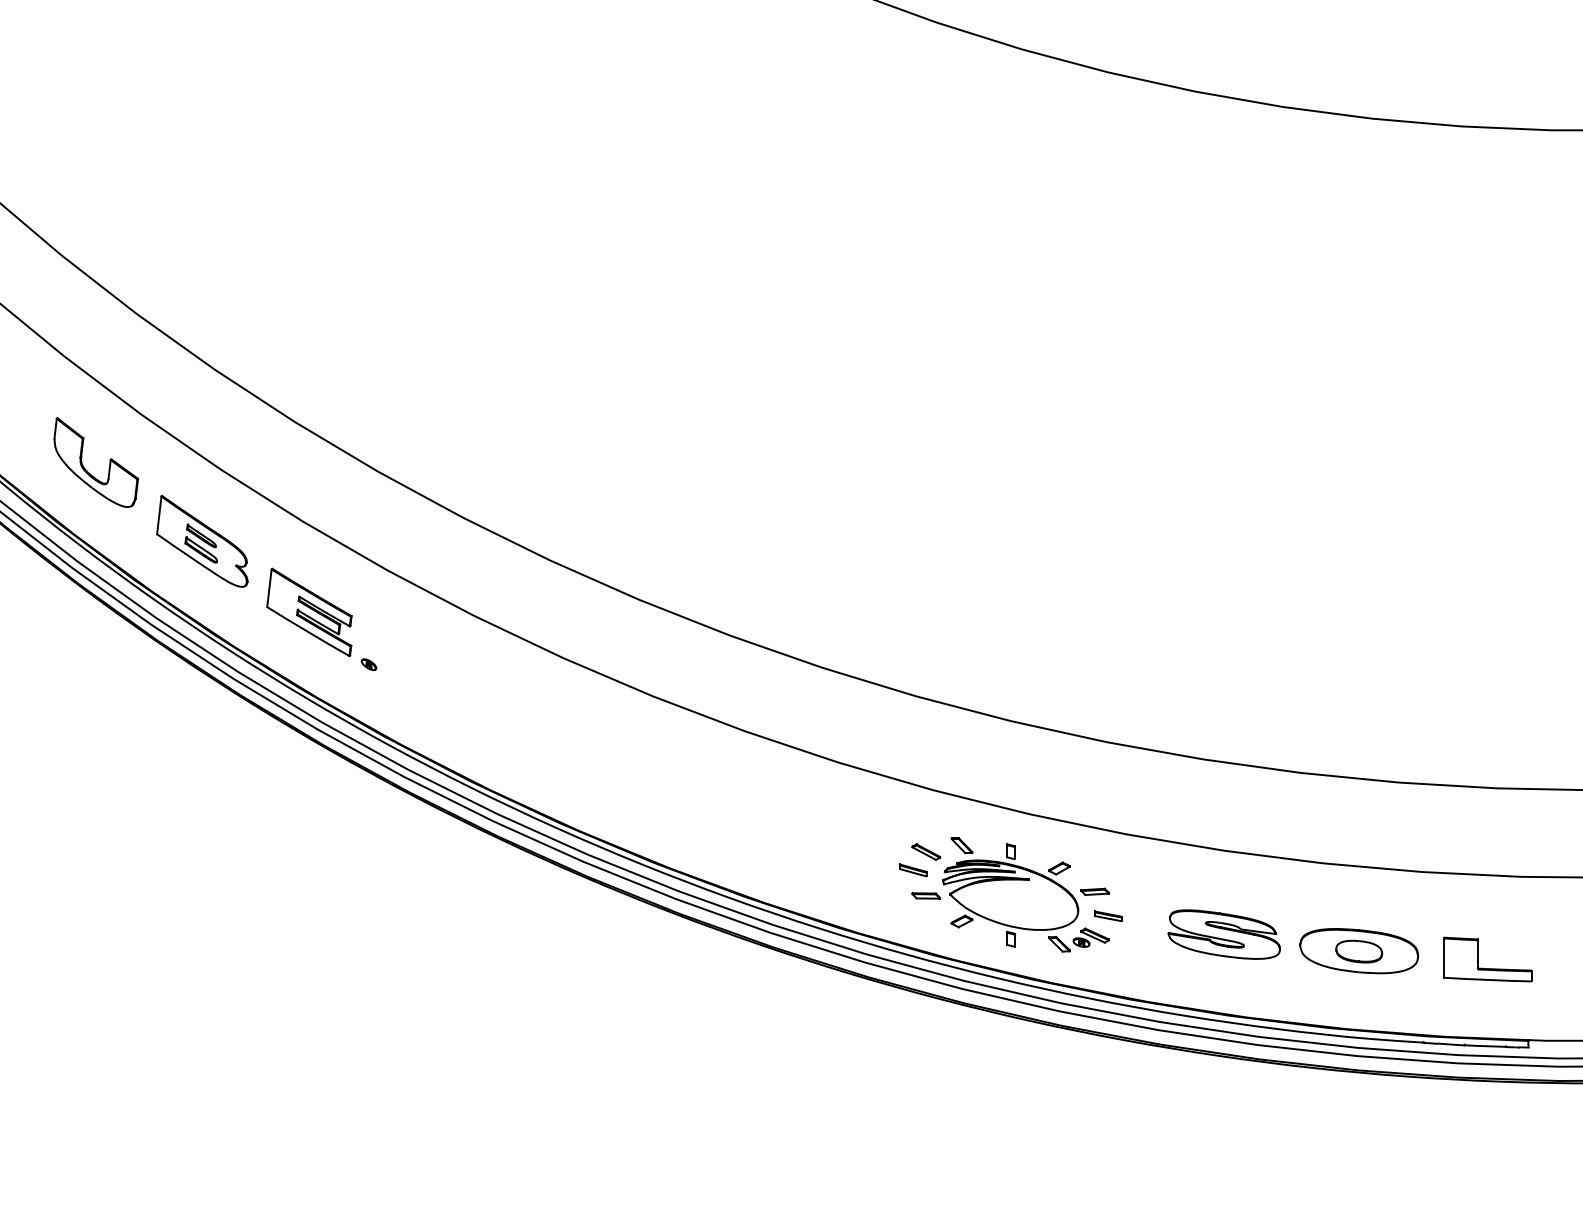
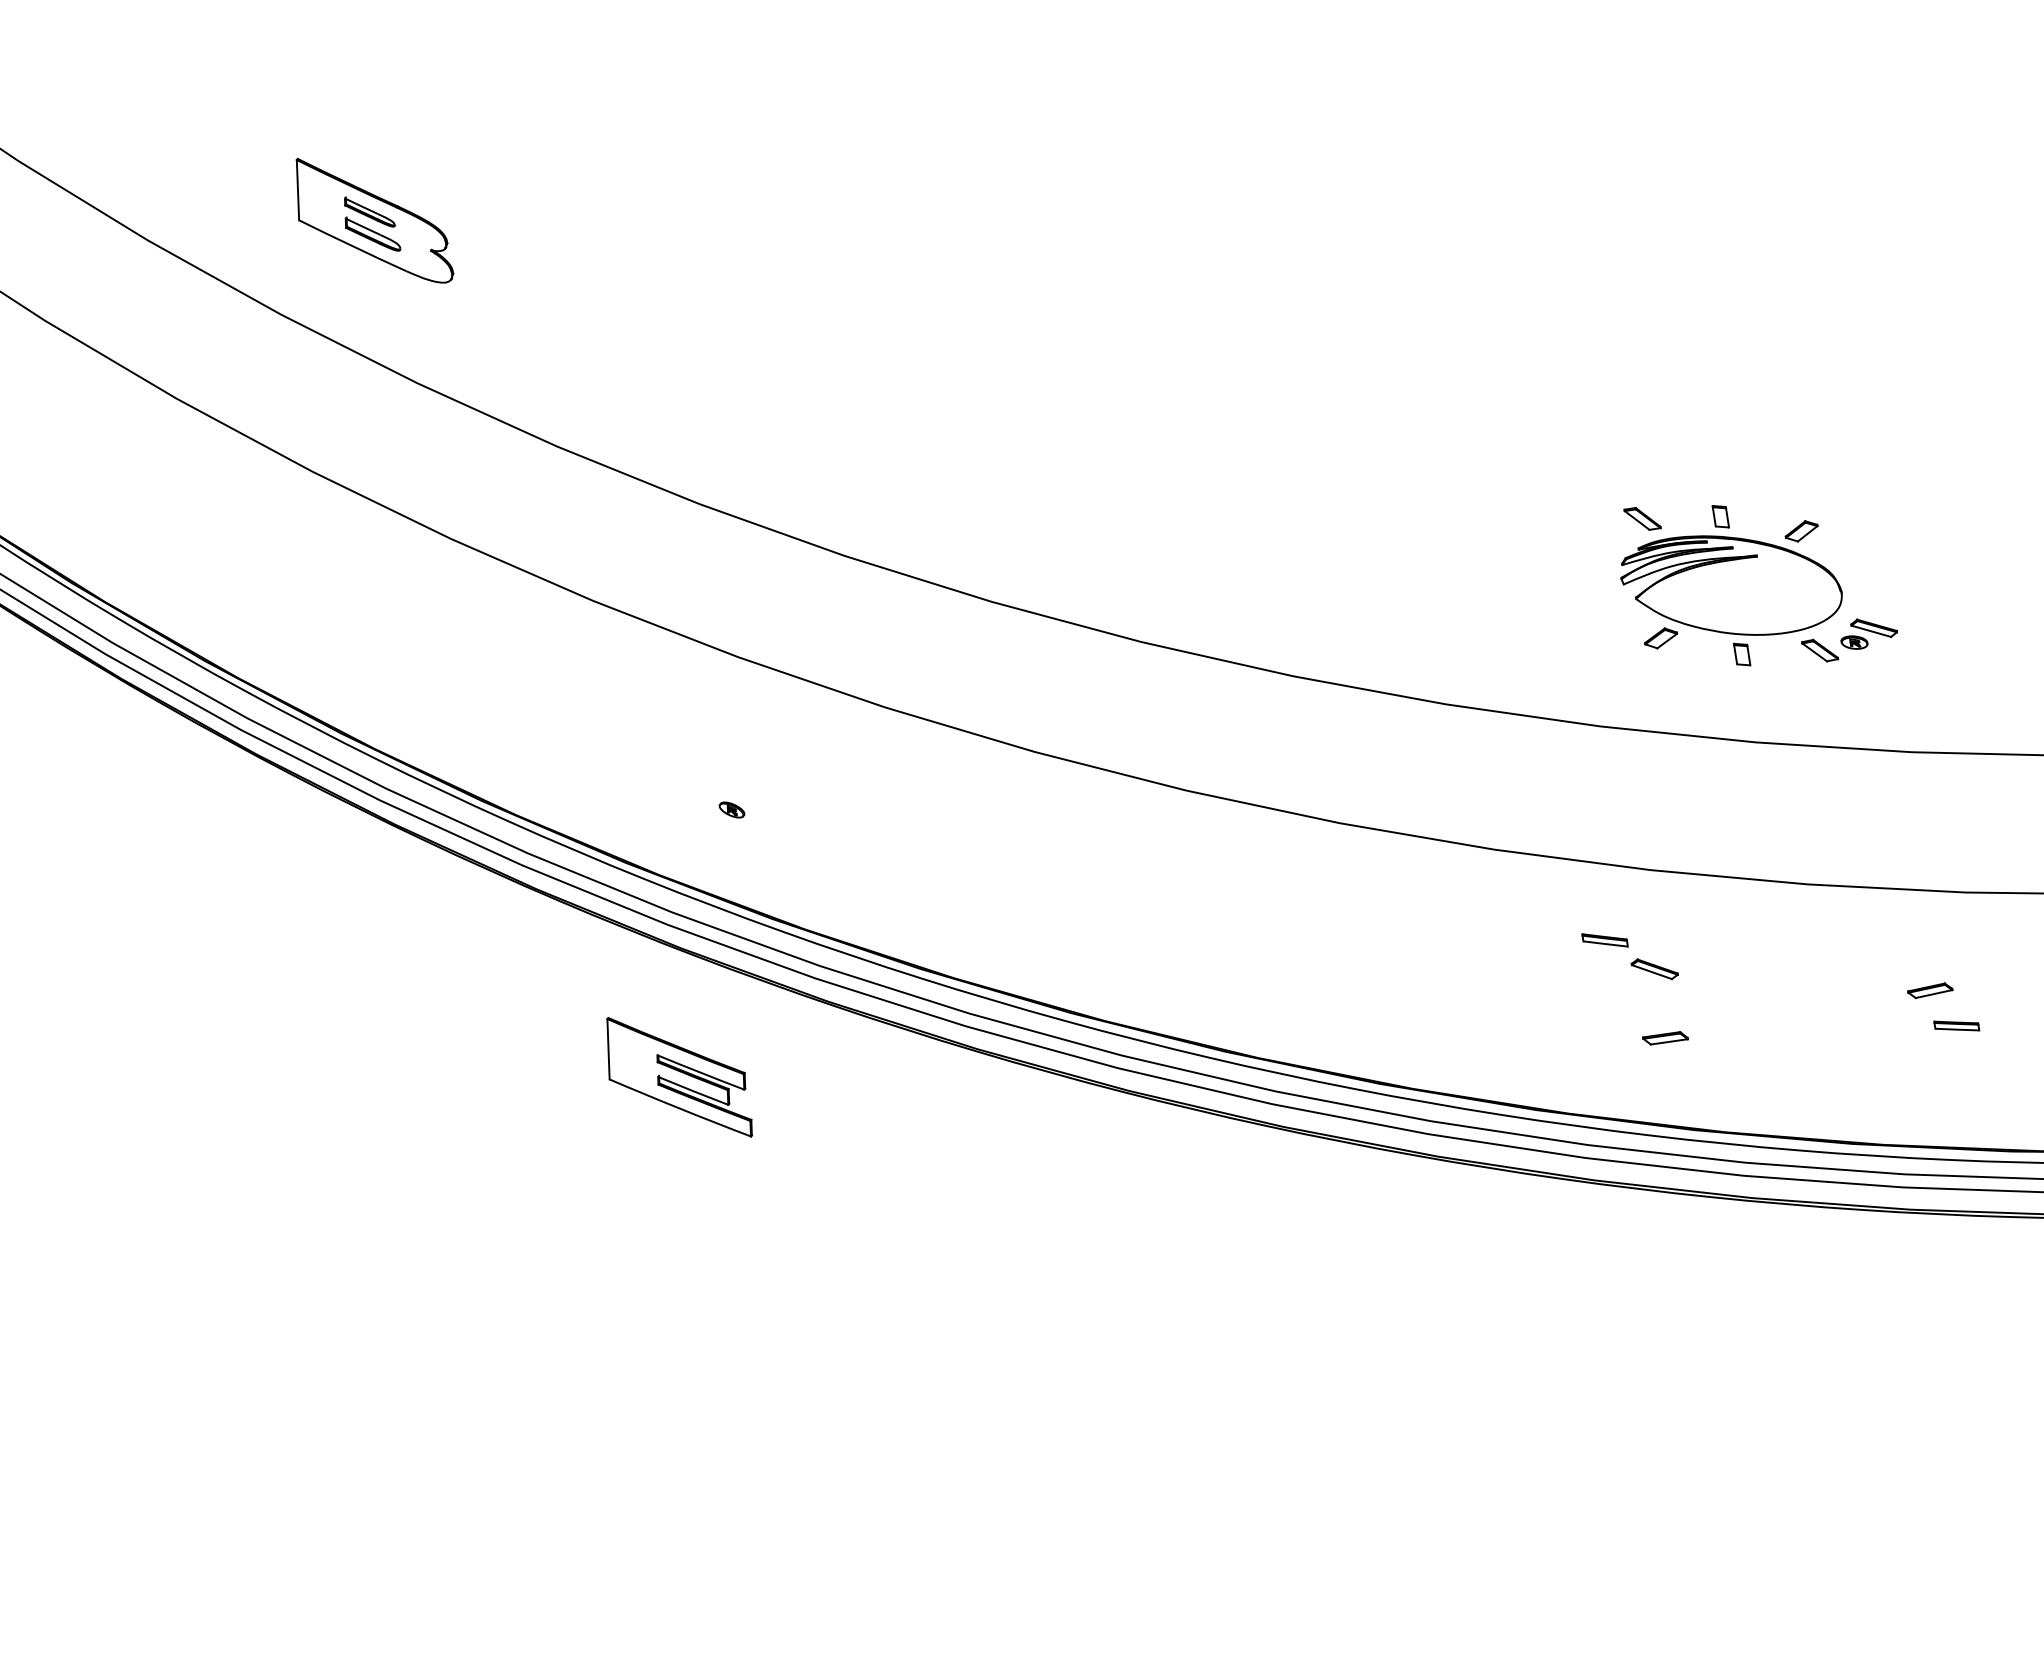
part: (87, 470) -> (241, 572), removed
part: (202, 541) -> (372, 220), moved
part: (309, 612) -> (677, 1077), moved
part: (913, 870) -> (1605, 940), moved
part: (1025, 894) -> (1754, 580), moved

